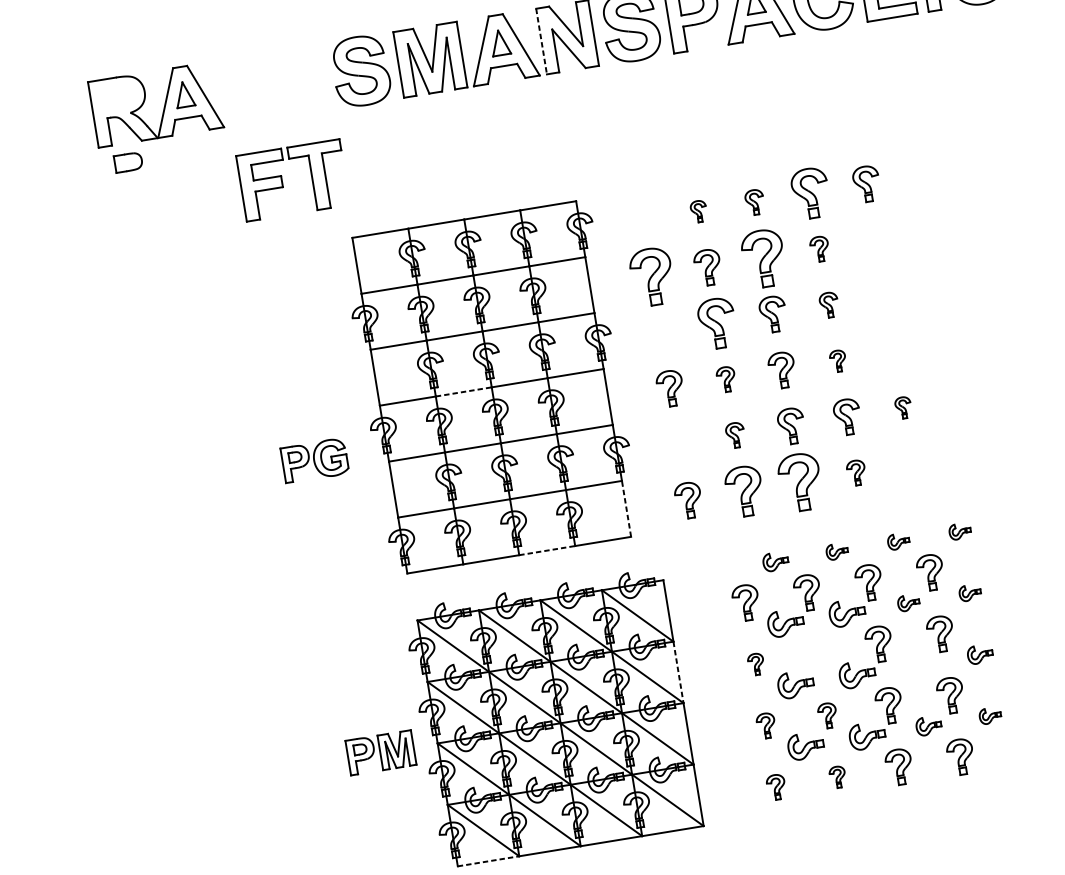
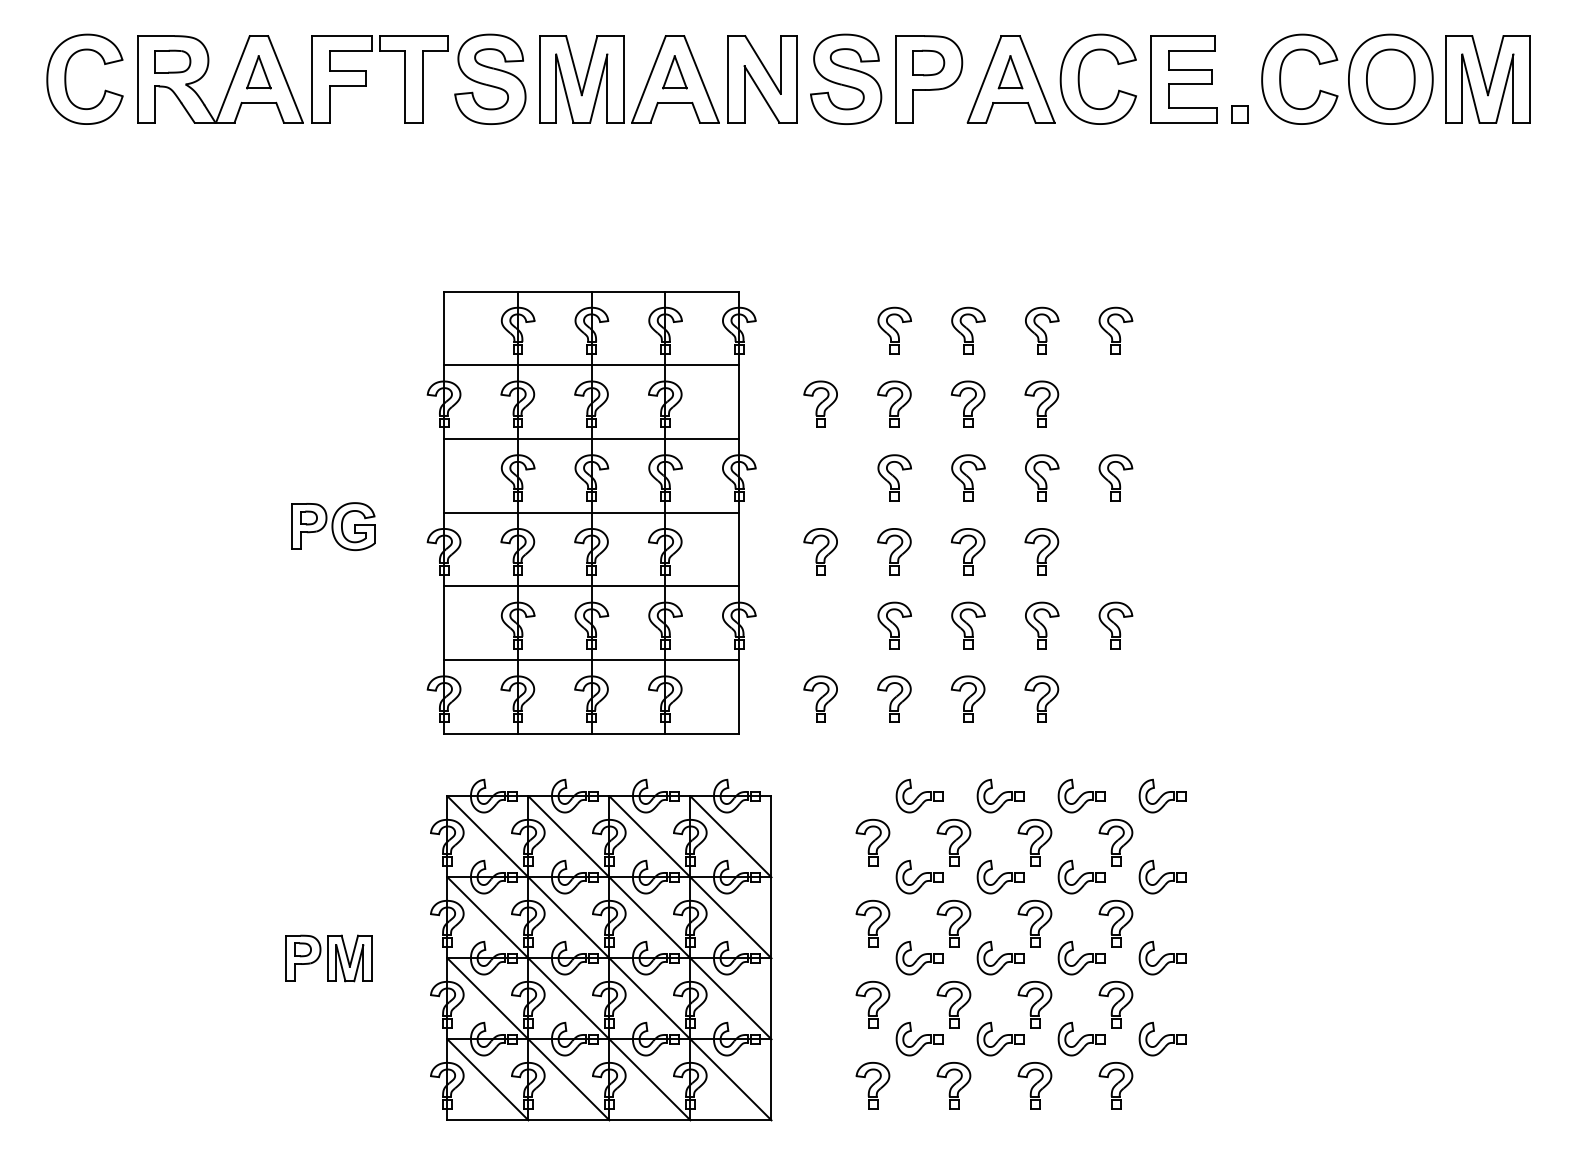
line: (541, 41) -> (728, 79), dashed -> solid
part: (39, 123) -> (66, 78), added
part: (128, 162) -> (172, 61), moved
part: (282, 182) -> (366, 79), moved
part: (811, 193) -> (1042, 330), size x0.71
part: (755, 202) -> (968, 330), size x1.43
part: (698, 211) -> (894, 330), size x1.67
part: (819, 248) -> (1041, 403), size x1.43
part: (764, 257) -> (968, 403), size x0.62
part: (651, 276) -> (820, 403), size x0.62
part: (884, 295) -> (1115, 477), added
part: (829, 304) -> (1042, 477), size x1.43
part: (717, 323) -> (894, 477), size x0.71
part: (837, 360) -> (1041, 551), size x1.67
part: (726, 379) -> (894, 551), size x1.43
line: (463, 391) -> (554, 512), dashed -> solid
part: (903, 407) -> (1115, 625), size x1.67
part: (735, 435) -> (894, 625), size x1.43
part: (315, 460) -> (333, 526), moved
part: (856, 472) -> (1041, 698), size x1.43
part: (800, 481) -> (968, 698), size x0.62
part: (744, 490) -> (894, 698), size x0.71
line: (626, 509) -> (739, 697), dashed -> solid
part: (960, 531) -> (1162, 795), size x1.67
part: (898, 541) -> (1081, 795), size x1.67
line: (547, 550) -> (628, 733), dashed -> solid
part: (837, 551) -> (1000, 795), size x1.67
part: (775, 561) -> (919, 795), size x1.43
part: (970, 592) -> (1162, 876), size x1.67
part: (908, 602) -> (1081, 876), size x1.67
part: (980, 653) -> (1162, 957), size x1.43
part: (817, 654) -> (953, 923), added
part: (755, 664) -> (872, 923), size x1.67
part: (918, 664) -> (1081, 957), added
line: (678, 672) -> (771, 918), dashed -> solid
part: (827, 715) -> (953, 1004), size x1.43
part: (990, 715) -> (1162, 1038), size x1.67
part: (765, 725) -> (872, 1004), size x1.43
part: (928, 725) -> (1081, 1038), size x1.43
part: (380, 752) -> (328, 958), moved
part: (837, 777) -> (953, 1085), size x1.67
part: (775, 787) -> (872, 1085), size x1.43
line: (488, 861) -> (487, 1120), dashed -> solid

